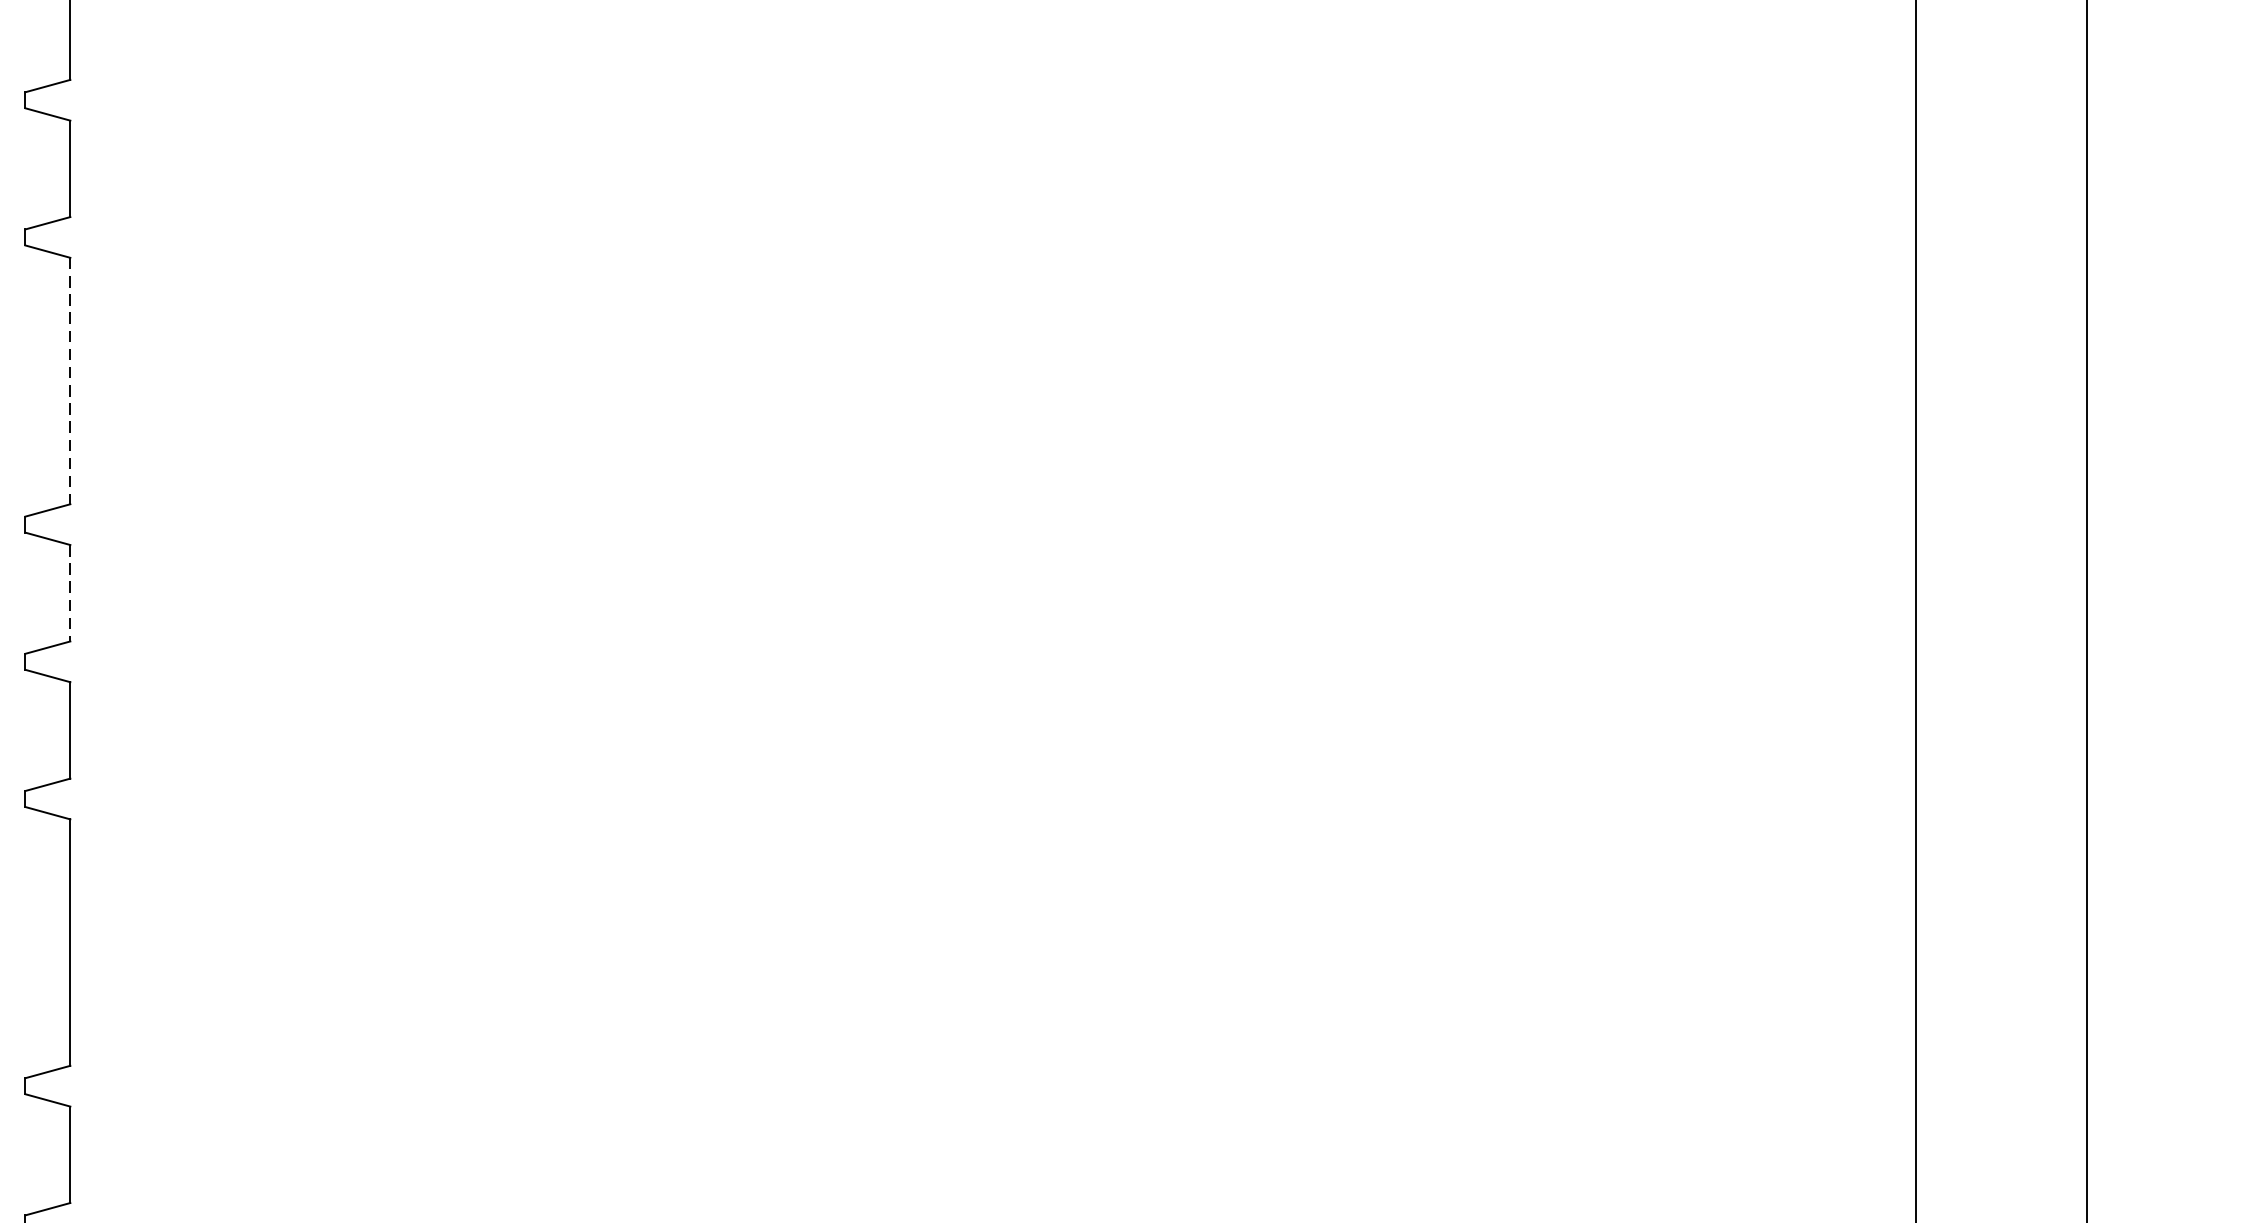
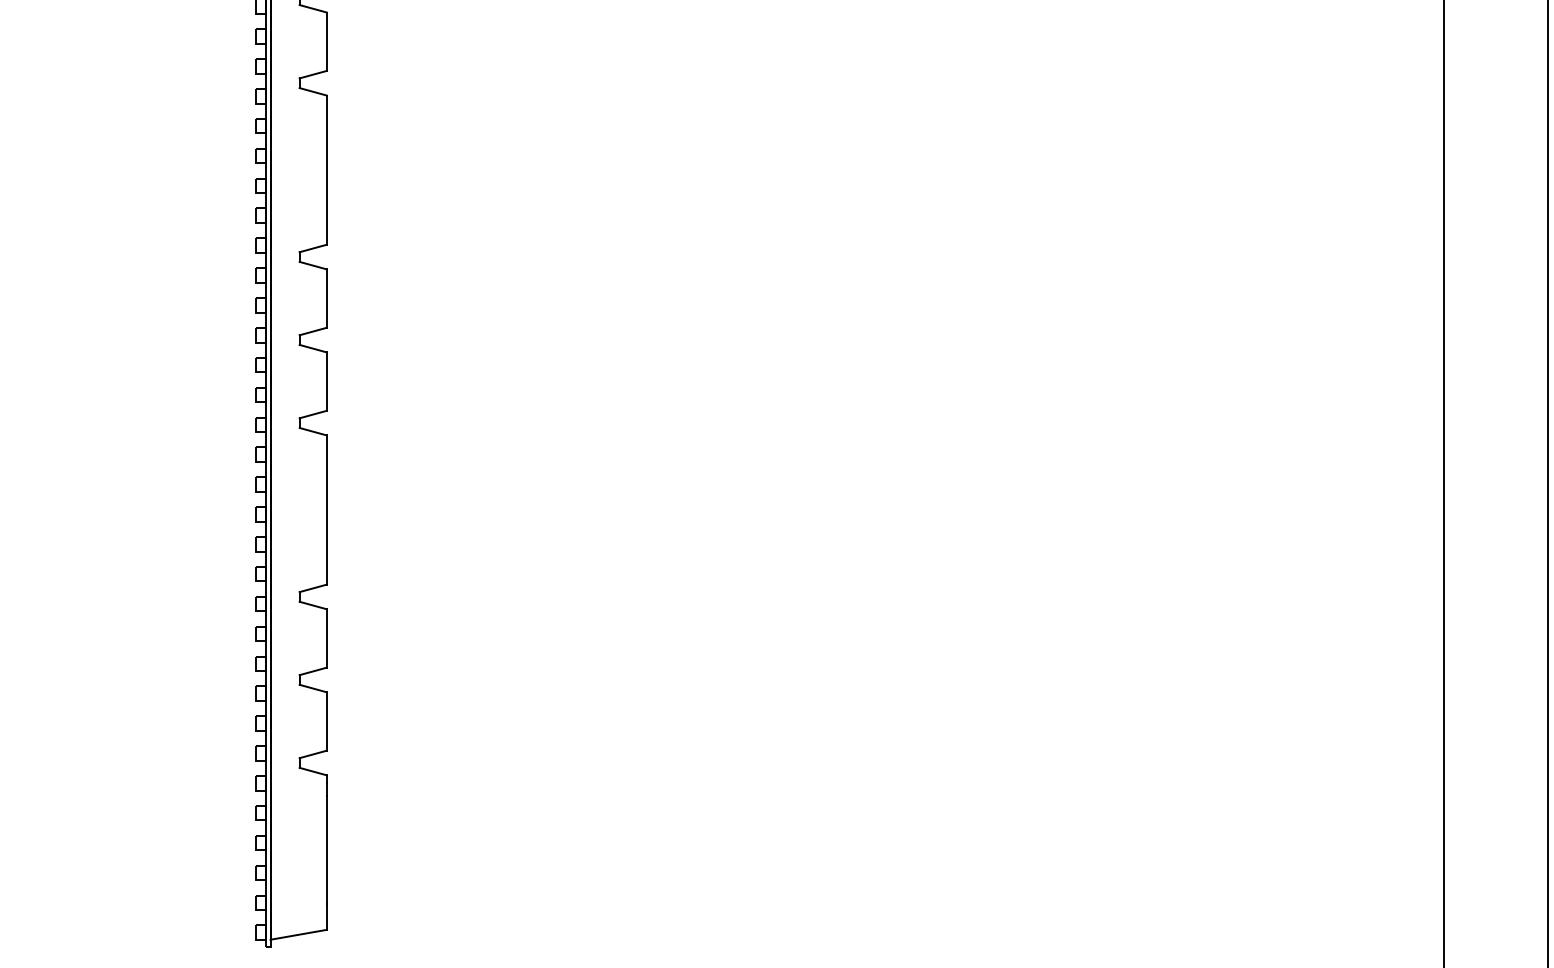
line: (69, 381) -> (326, 170), dashed -> solid
line: (69, 594) -> (326, 299), dashed -> solid

